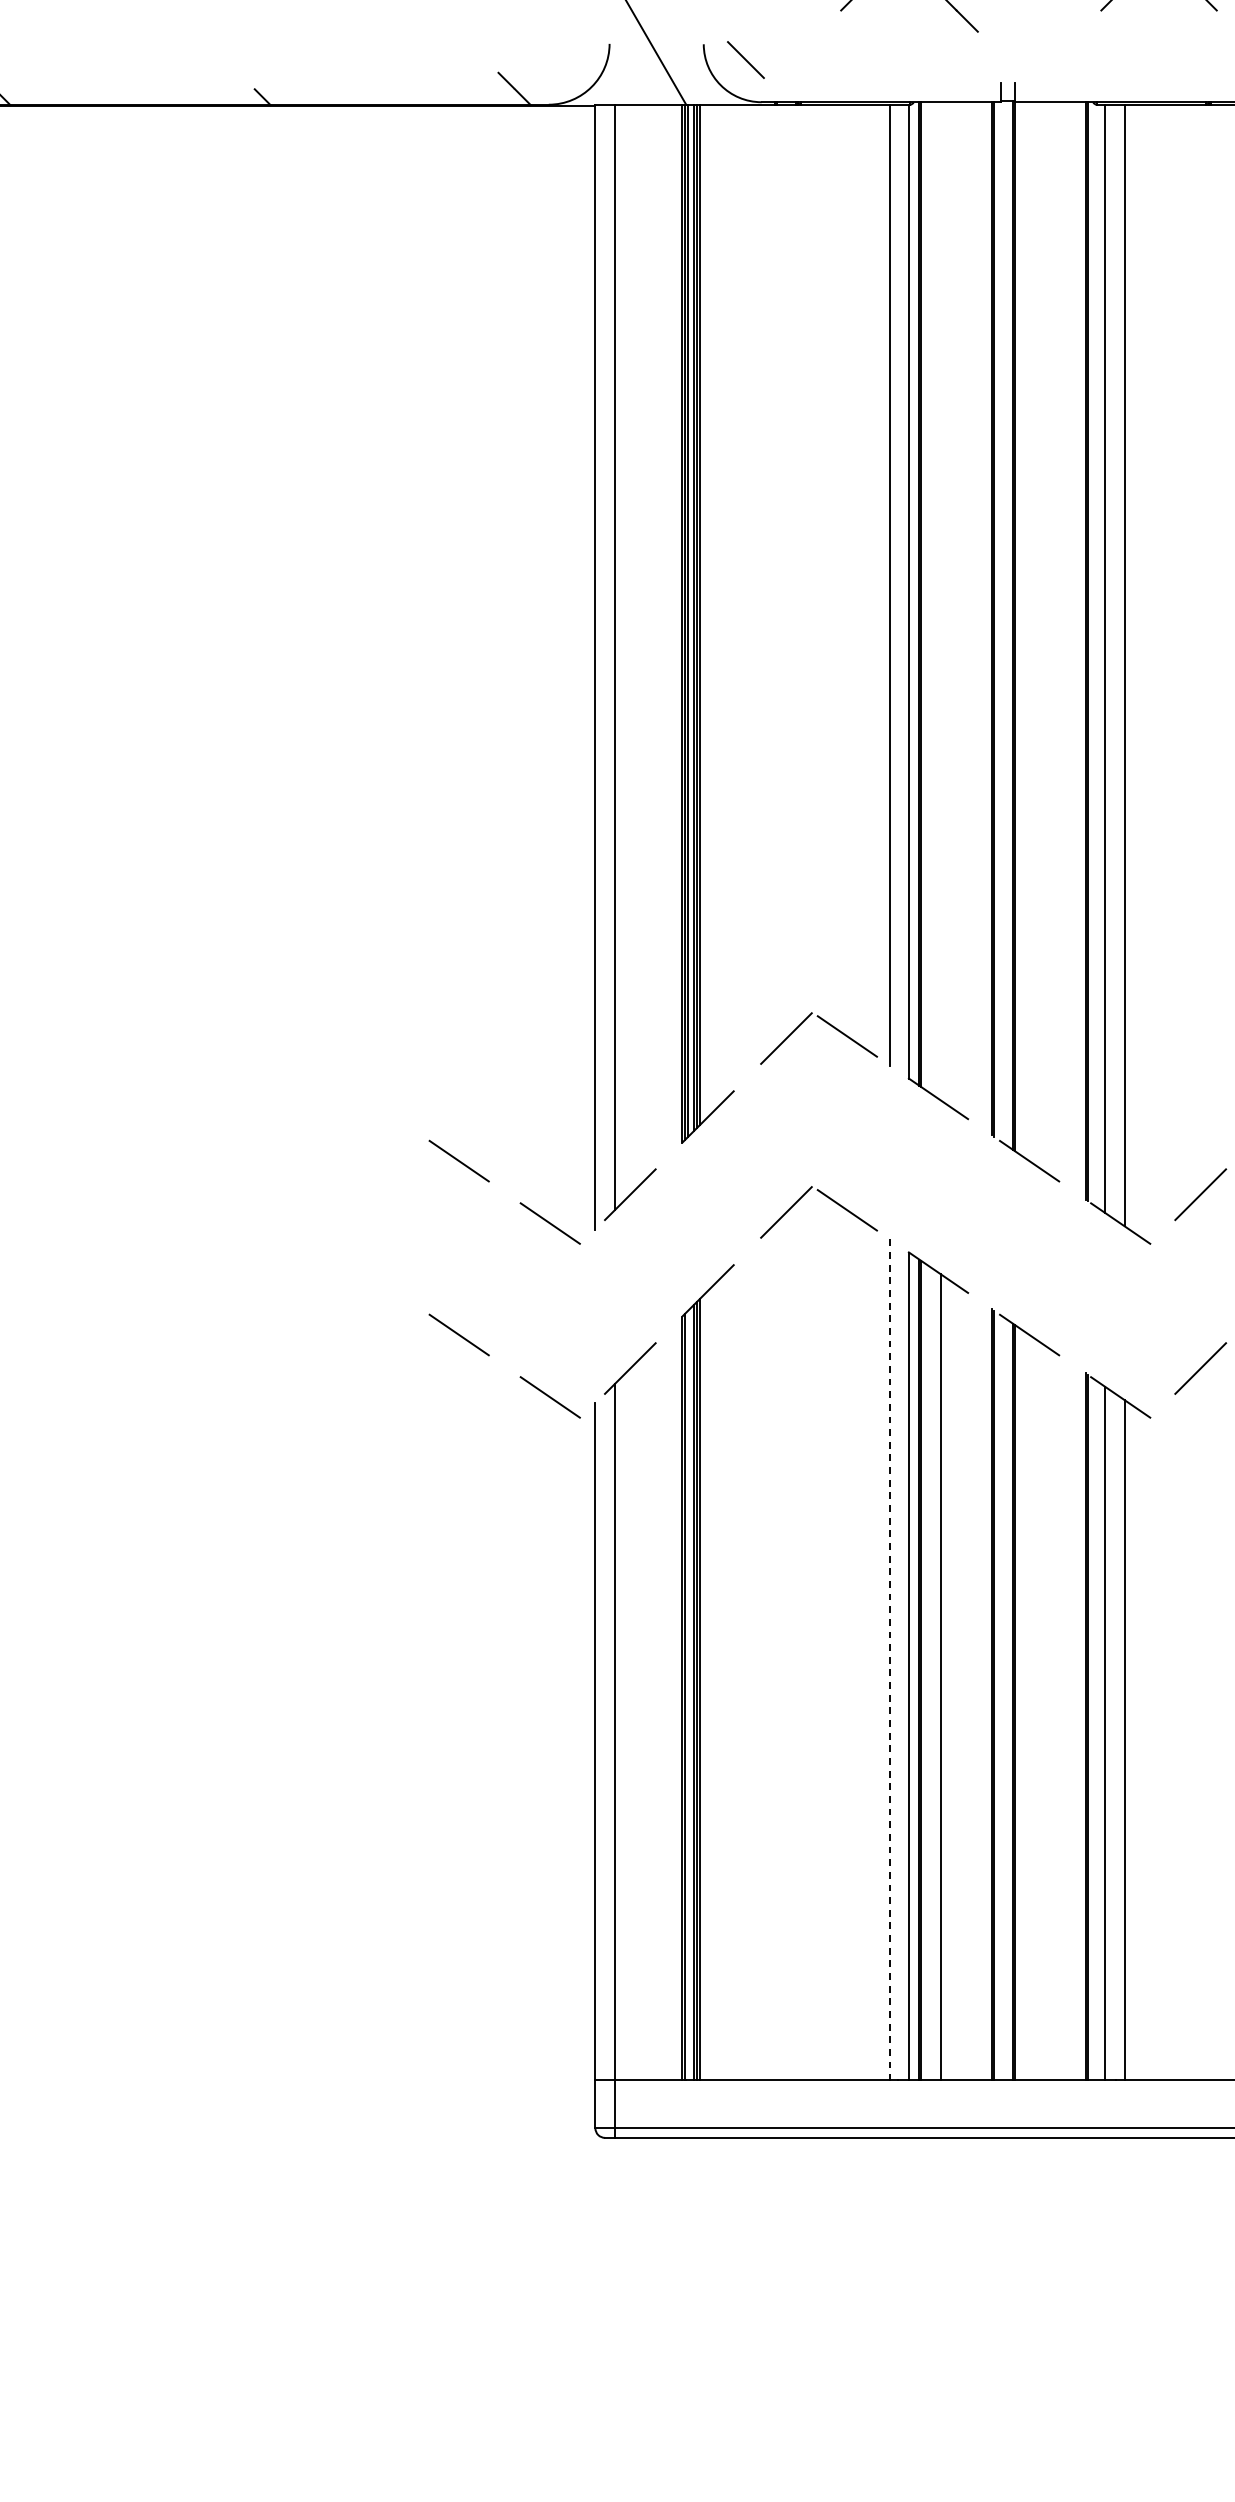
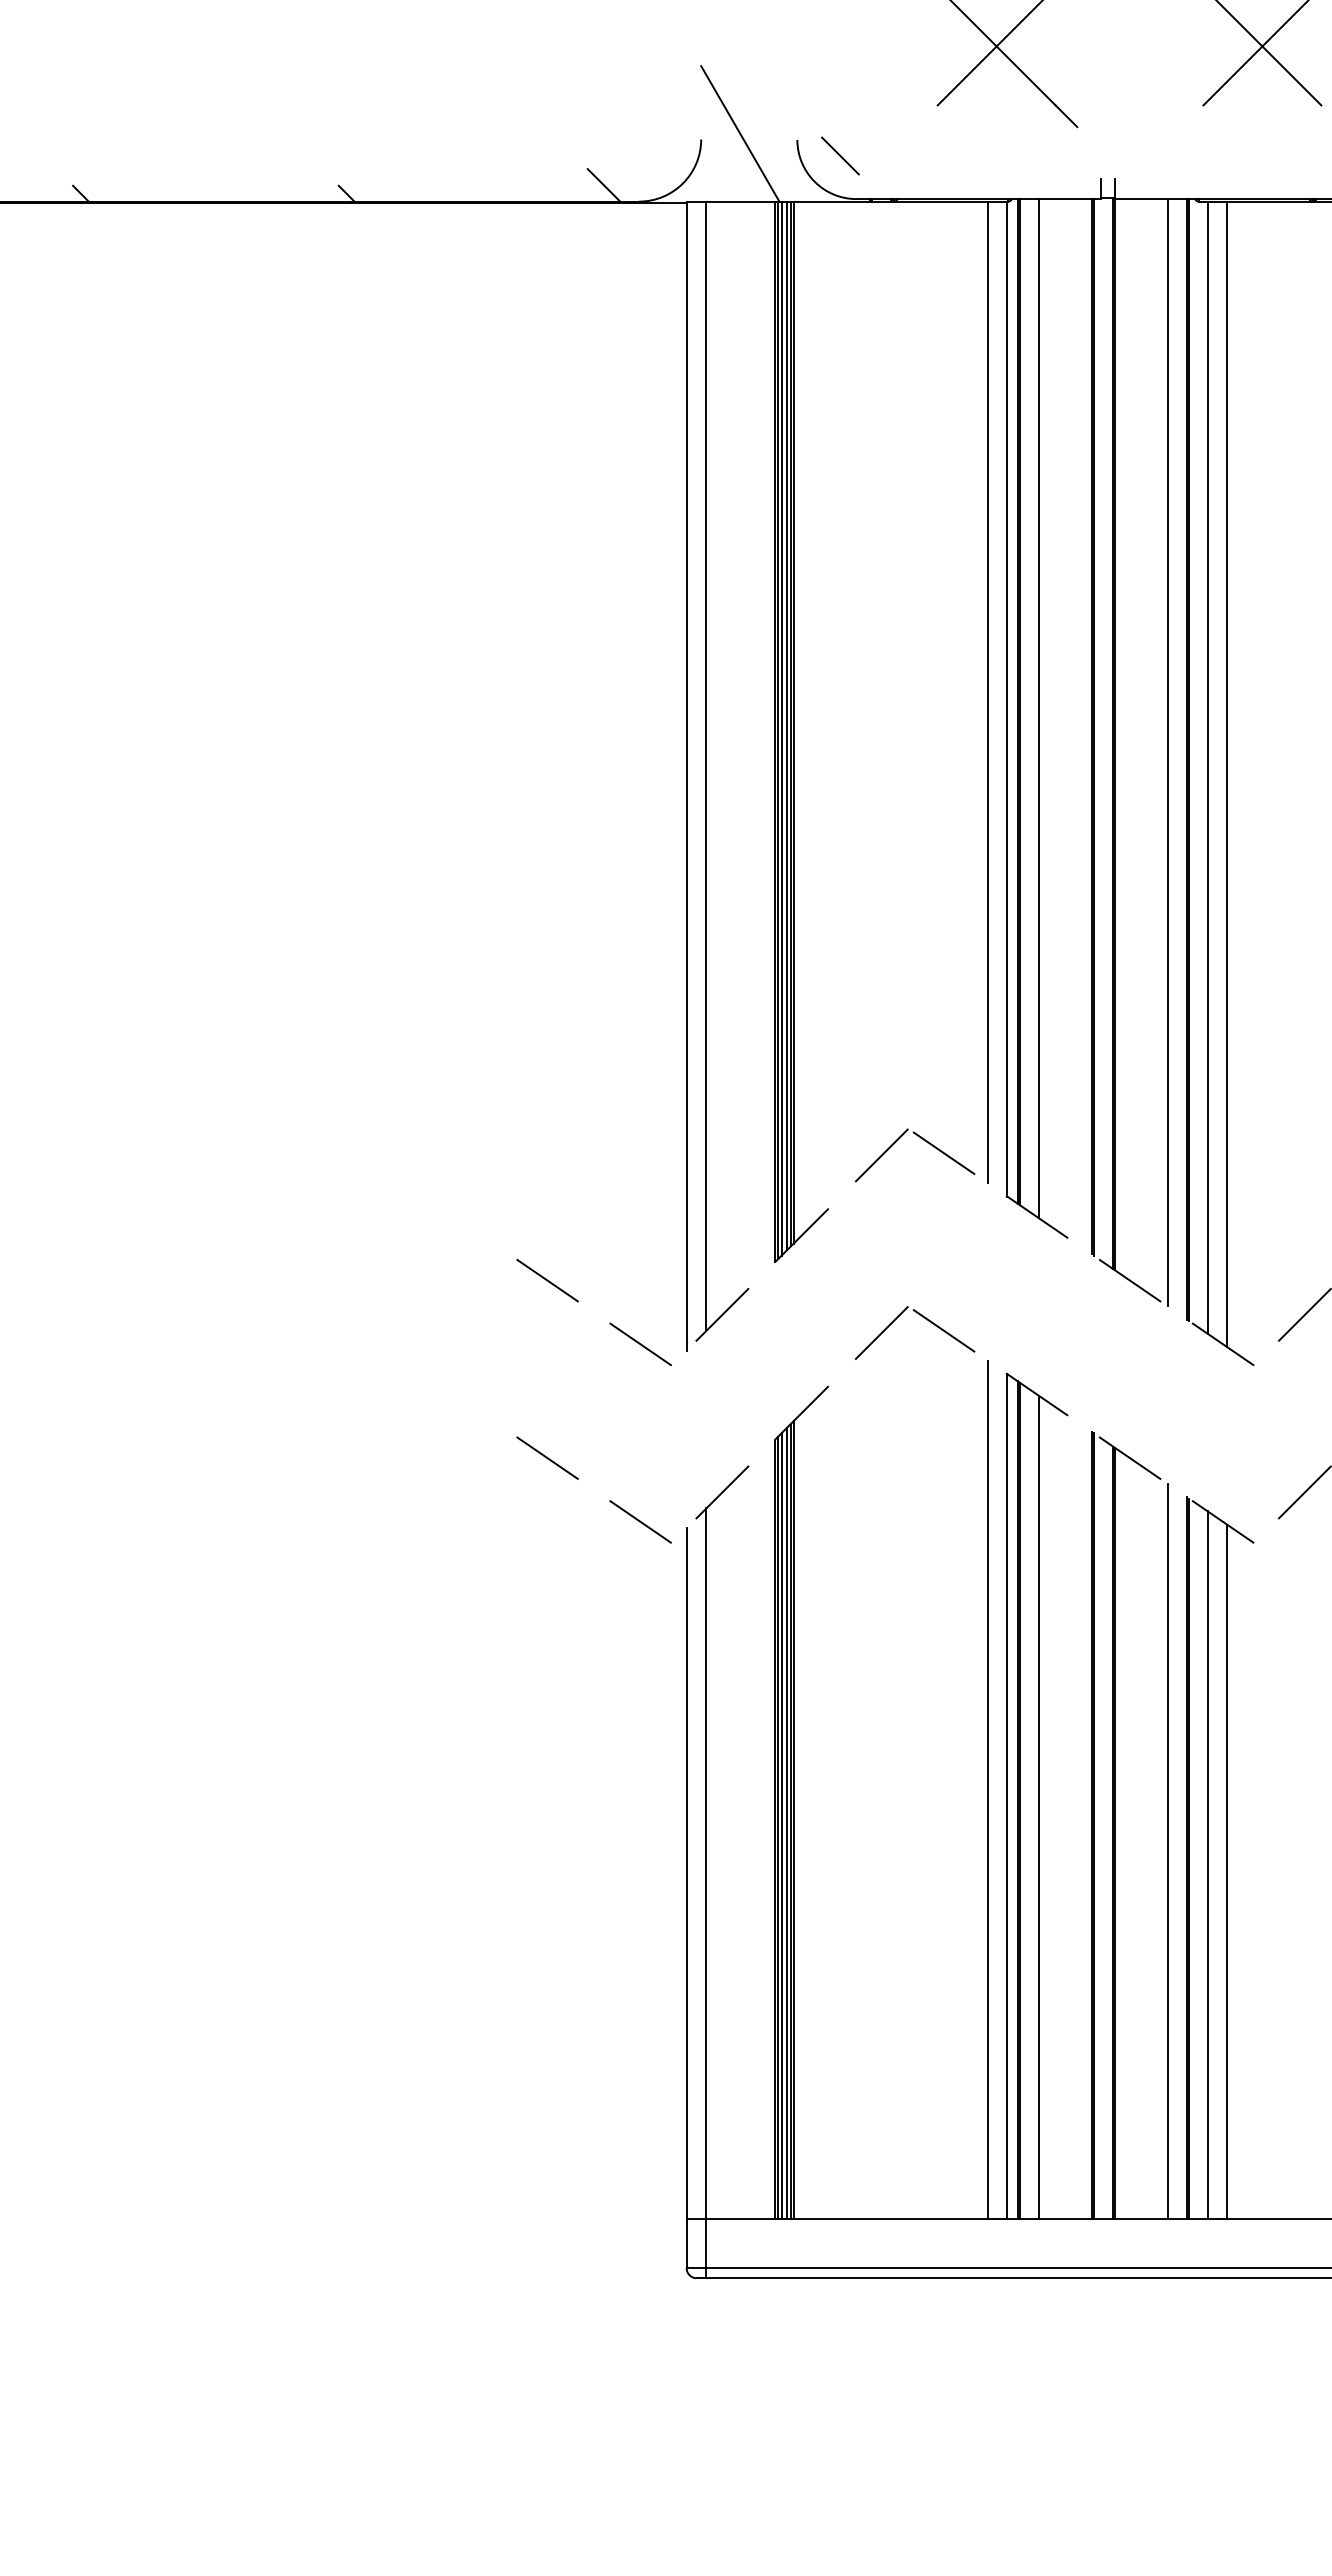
line: (940, 600) -> (1039, 708), added
line: (1066, 644) -> (1167, 752), added
line: (889, 1660) -> (987, 1790), dashed -> solid
line: (688, 1695) -> (781, 1826), added
line: (1066, 1720) -> (1167, 1851), added

